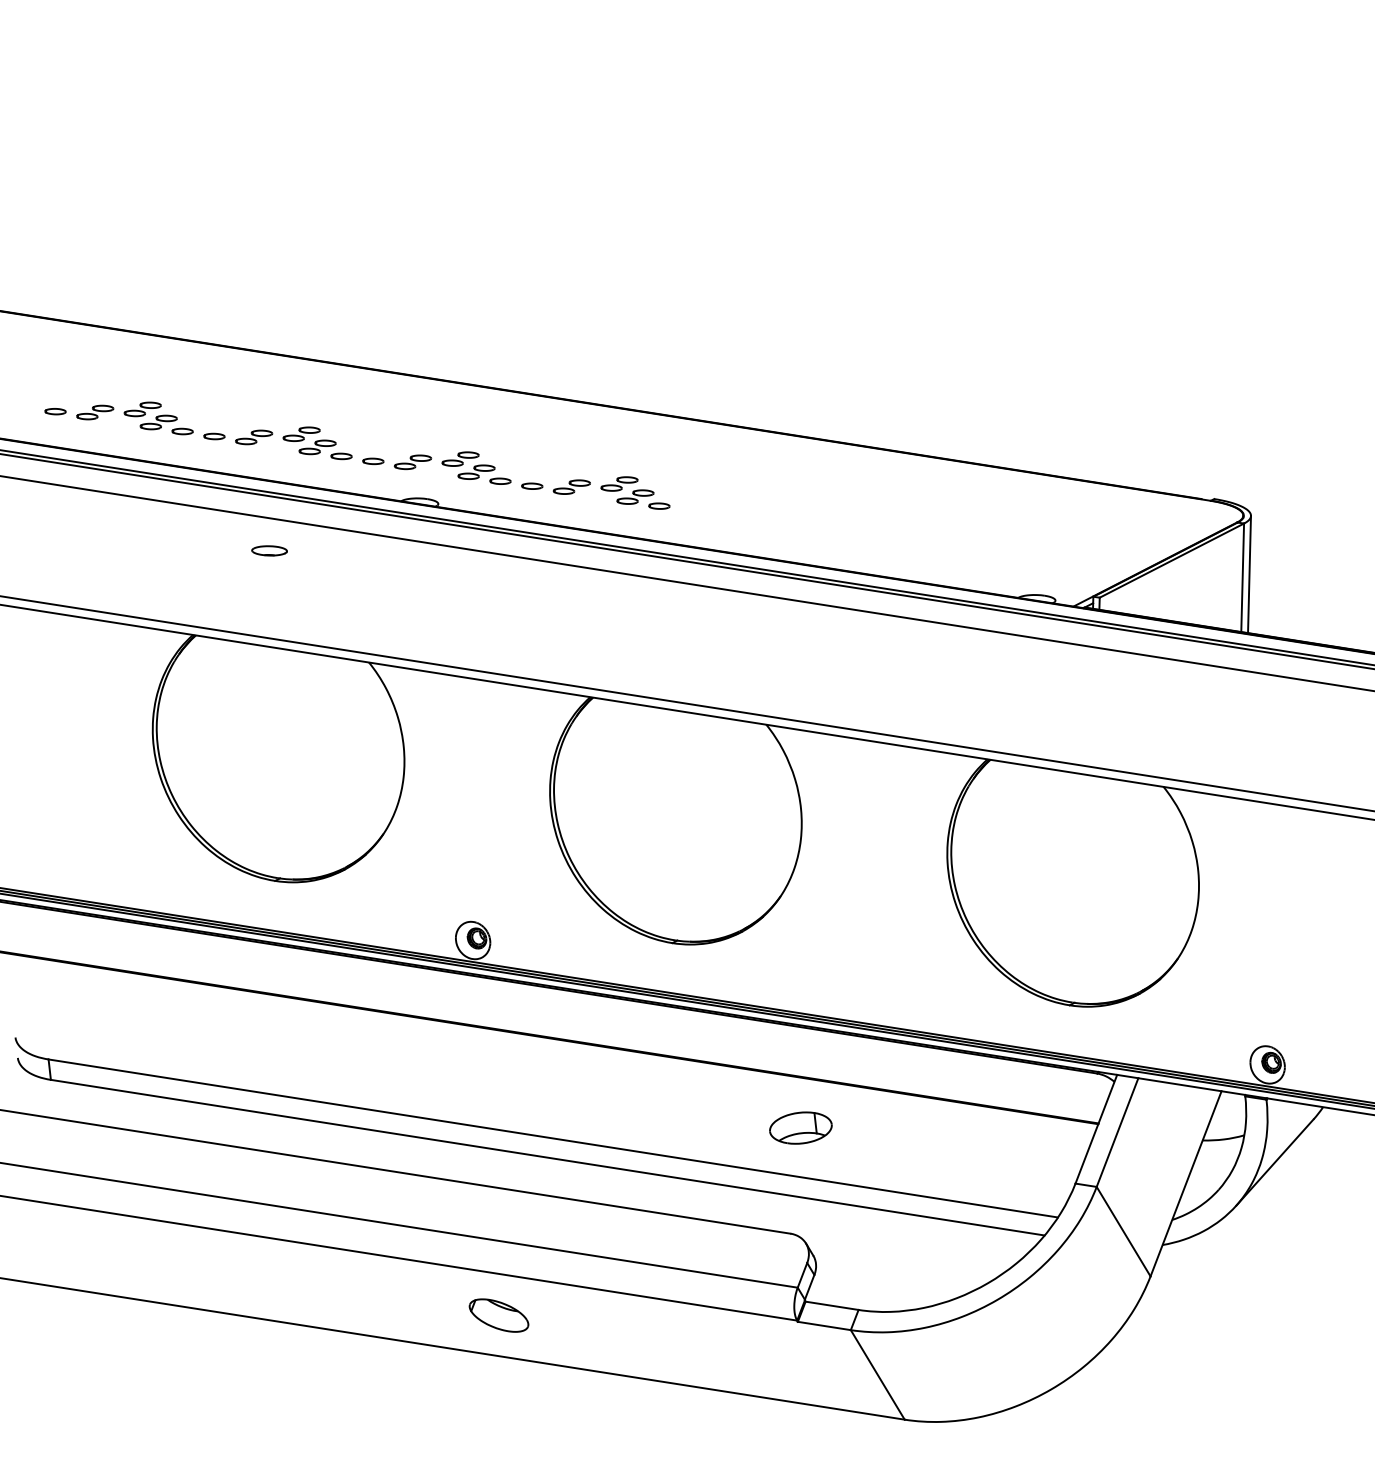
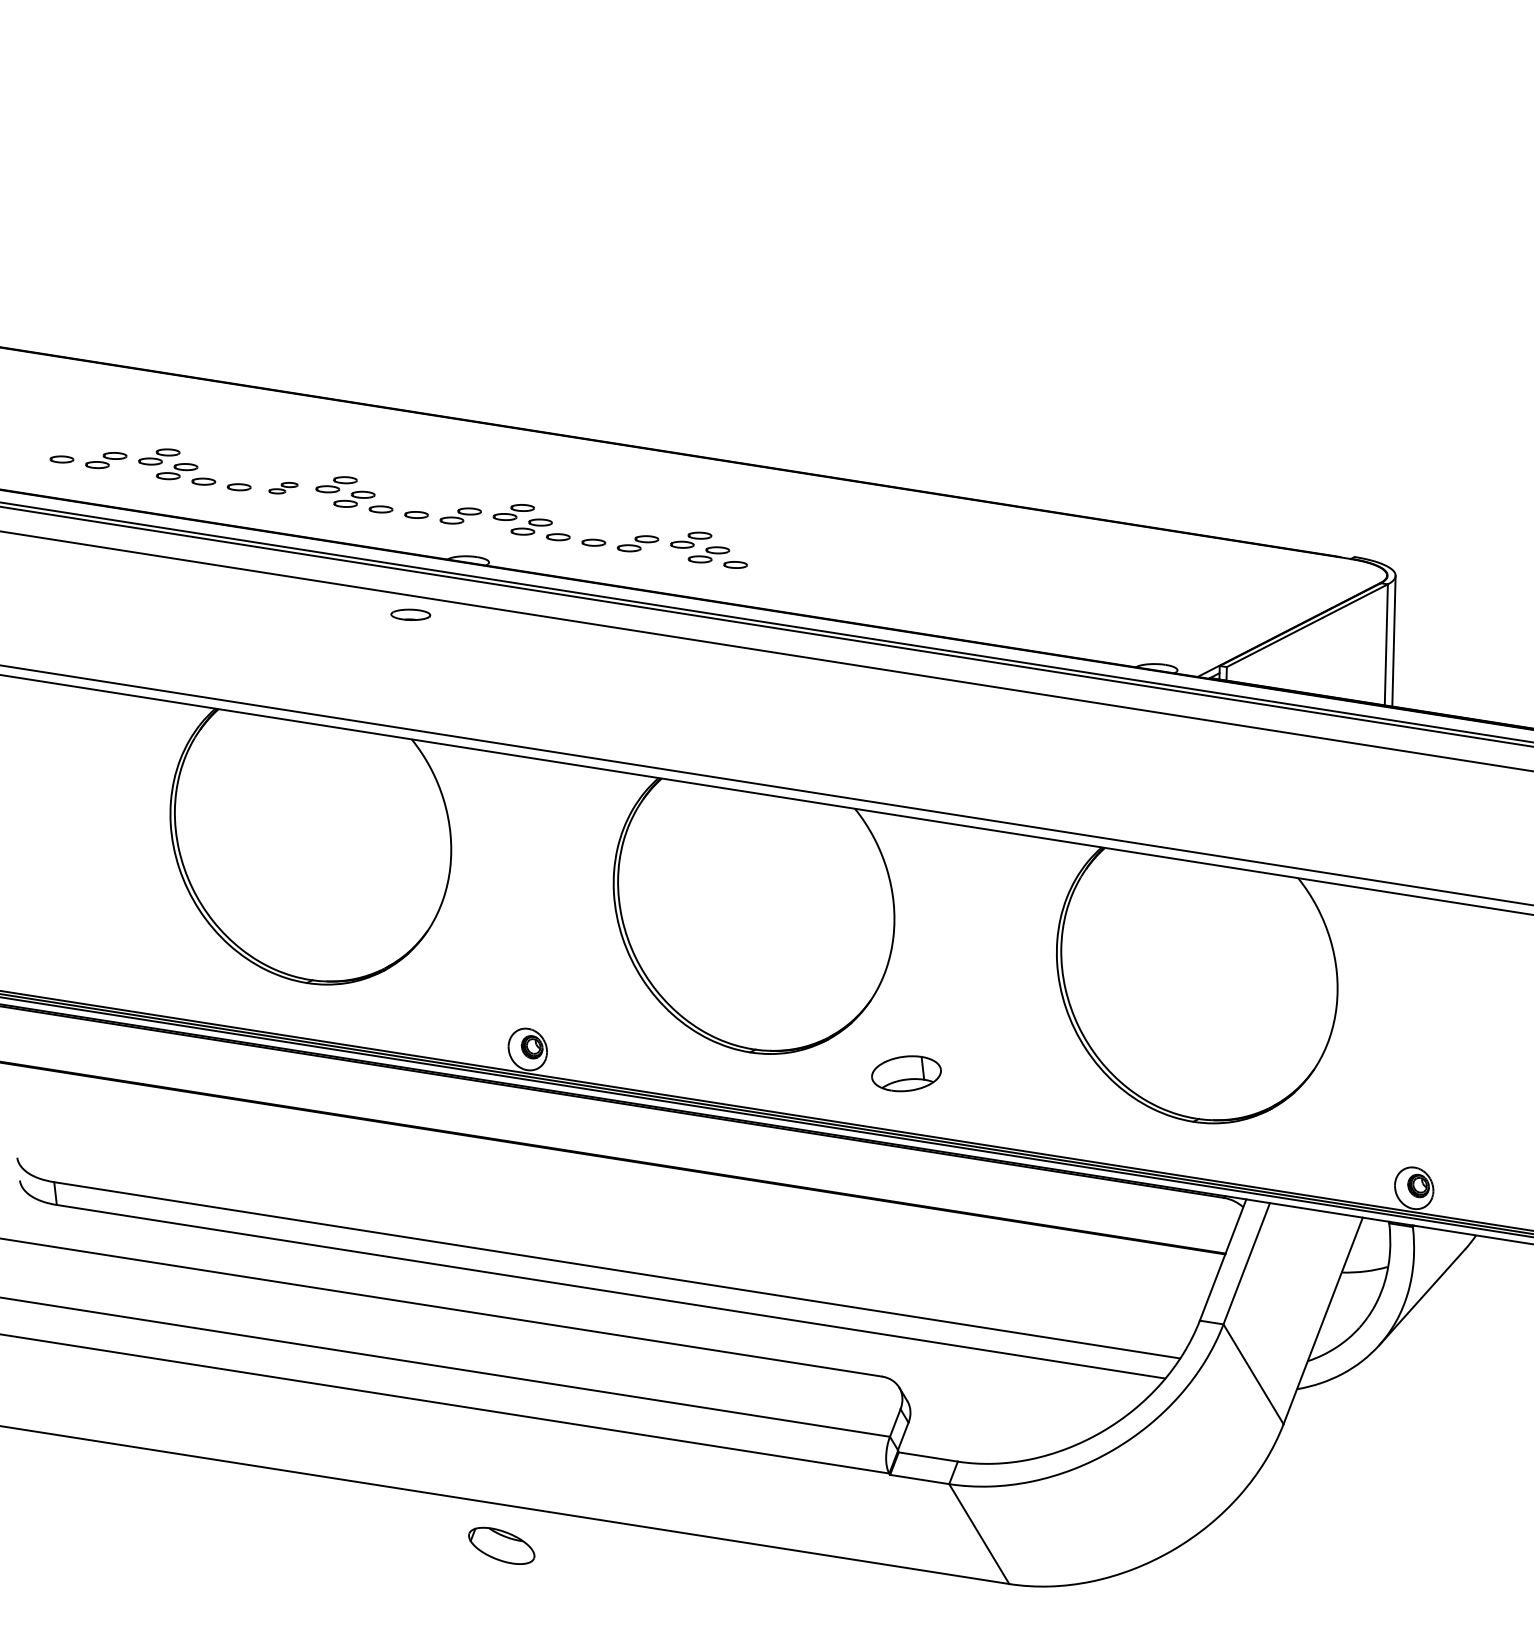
part: (254, 436) -> (283, 487), size x0.7
part: (269, 550) -> (410, 614), moved
part: (800, 1127) -> (906, 1073), moved
part: (498, 1315) -> (501, 1545), moved

